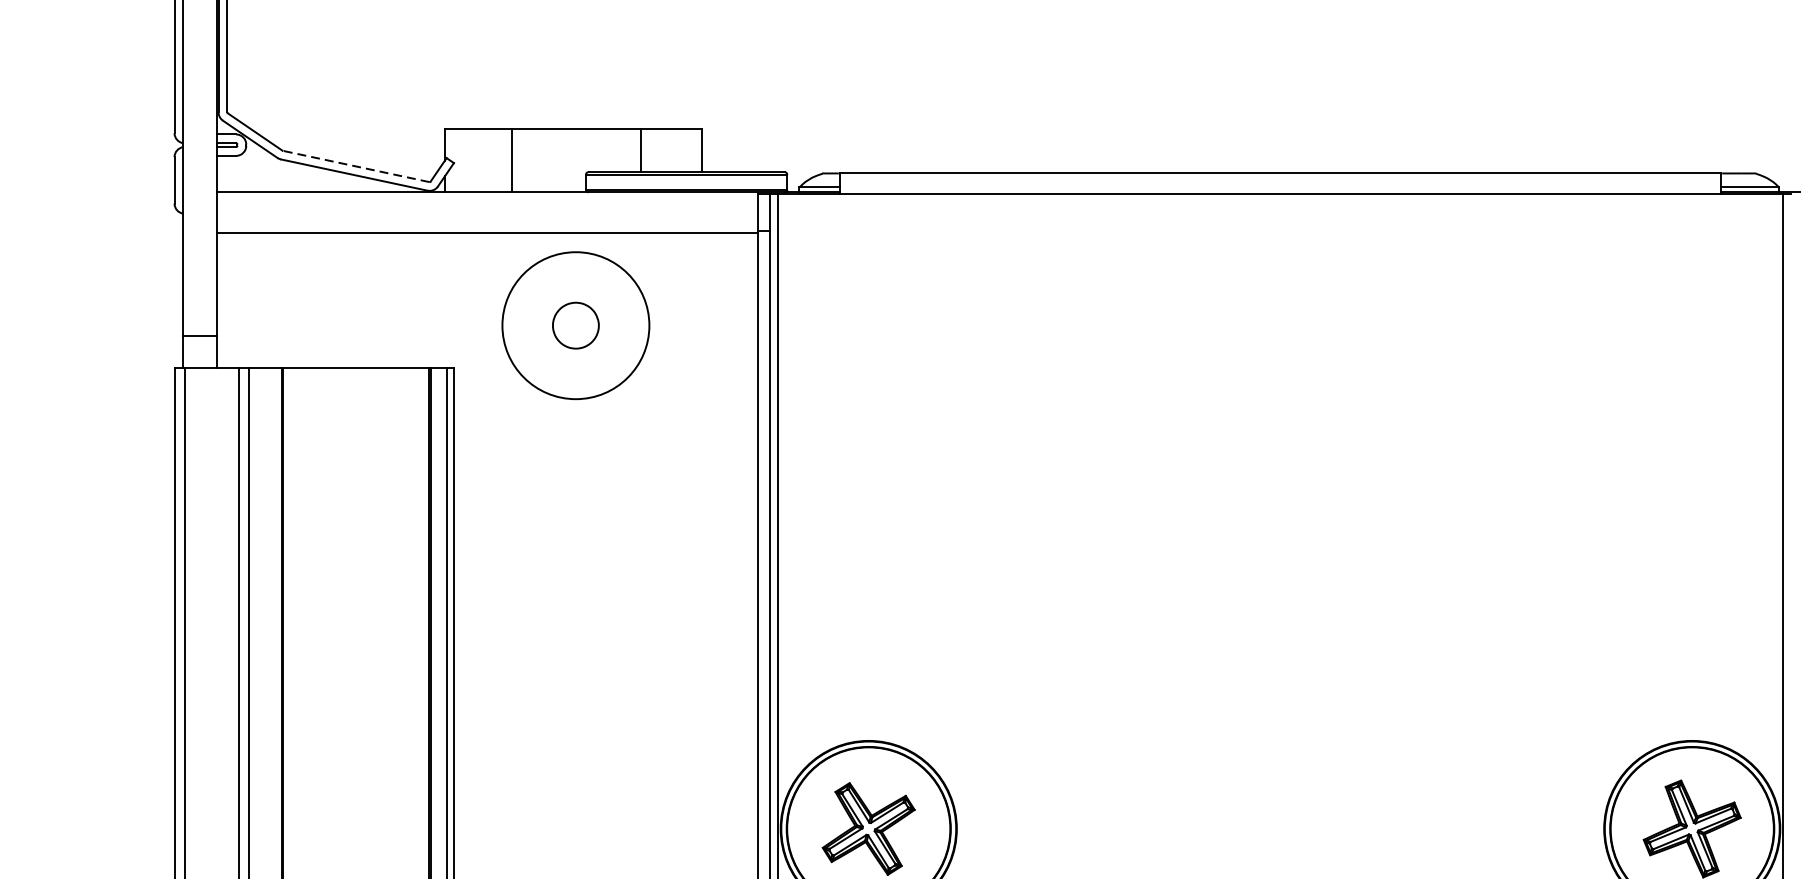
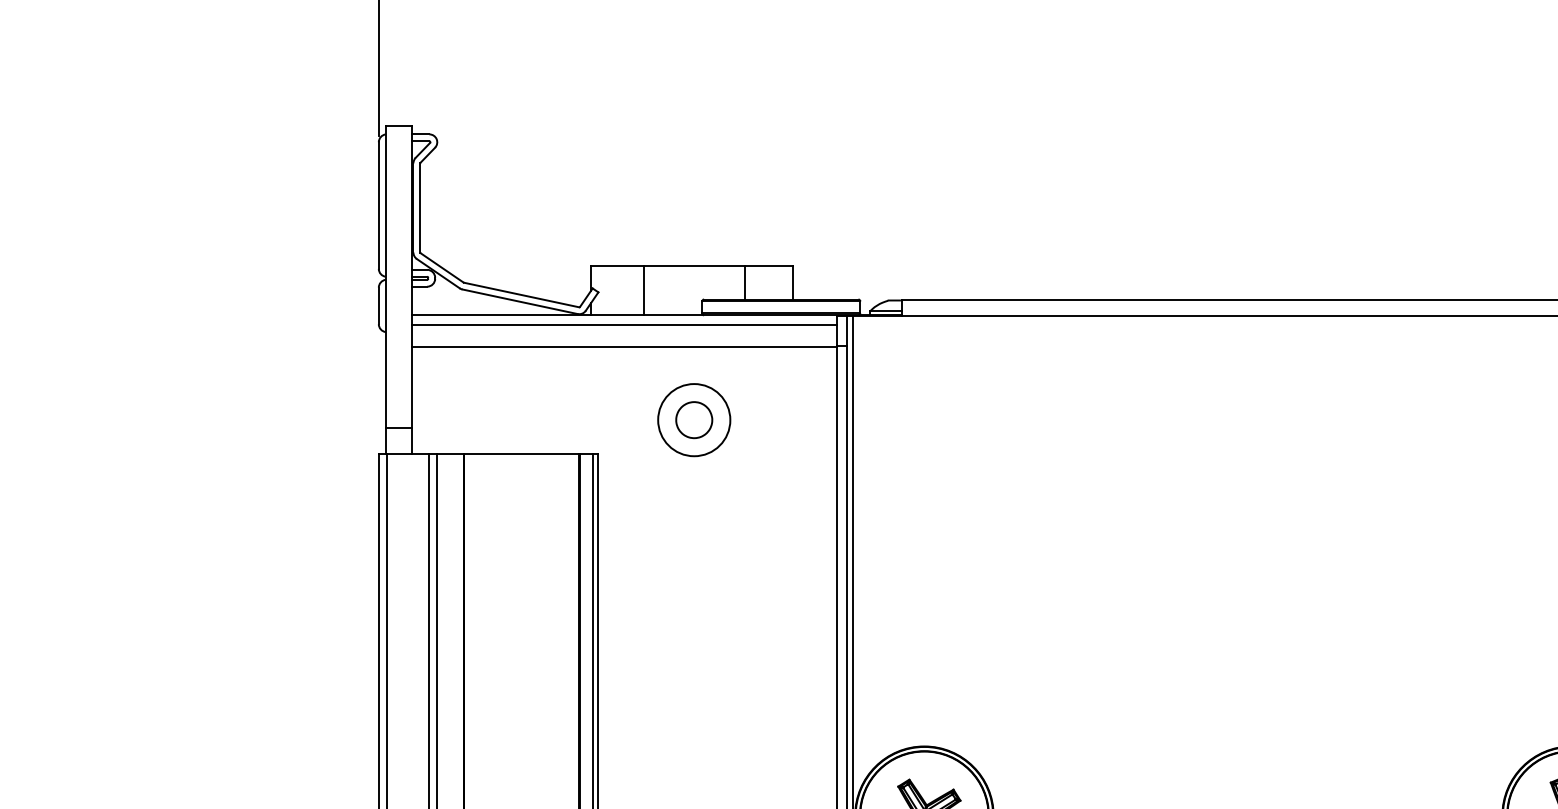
line: (356, 167) -> (521, 295), dashed -> solid
line: (487, 205) -> (624, 325), added
circle: (576, 326) -> (694, 420), size x0.62

